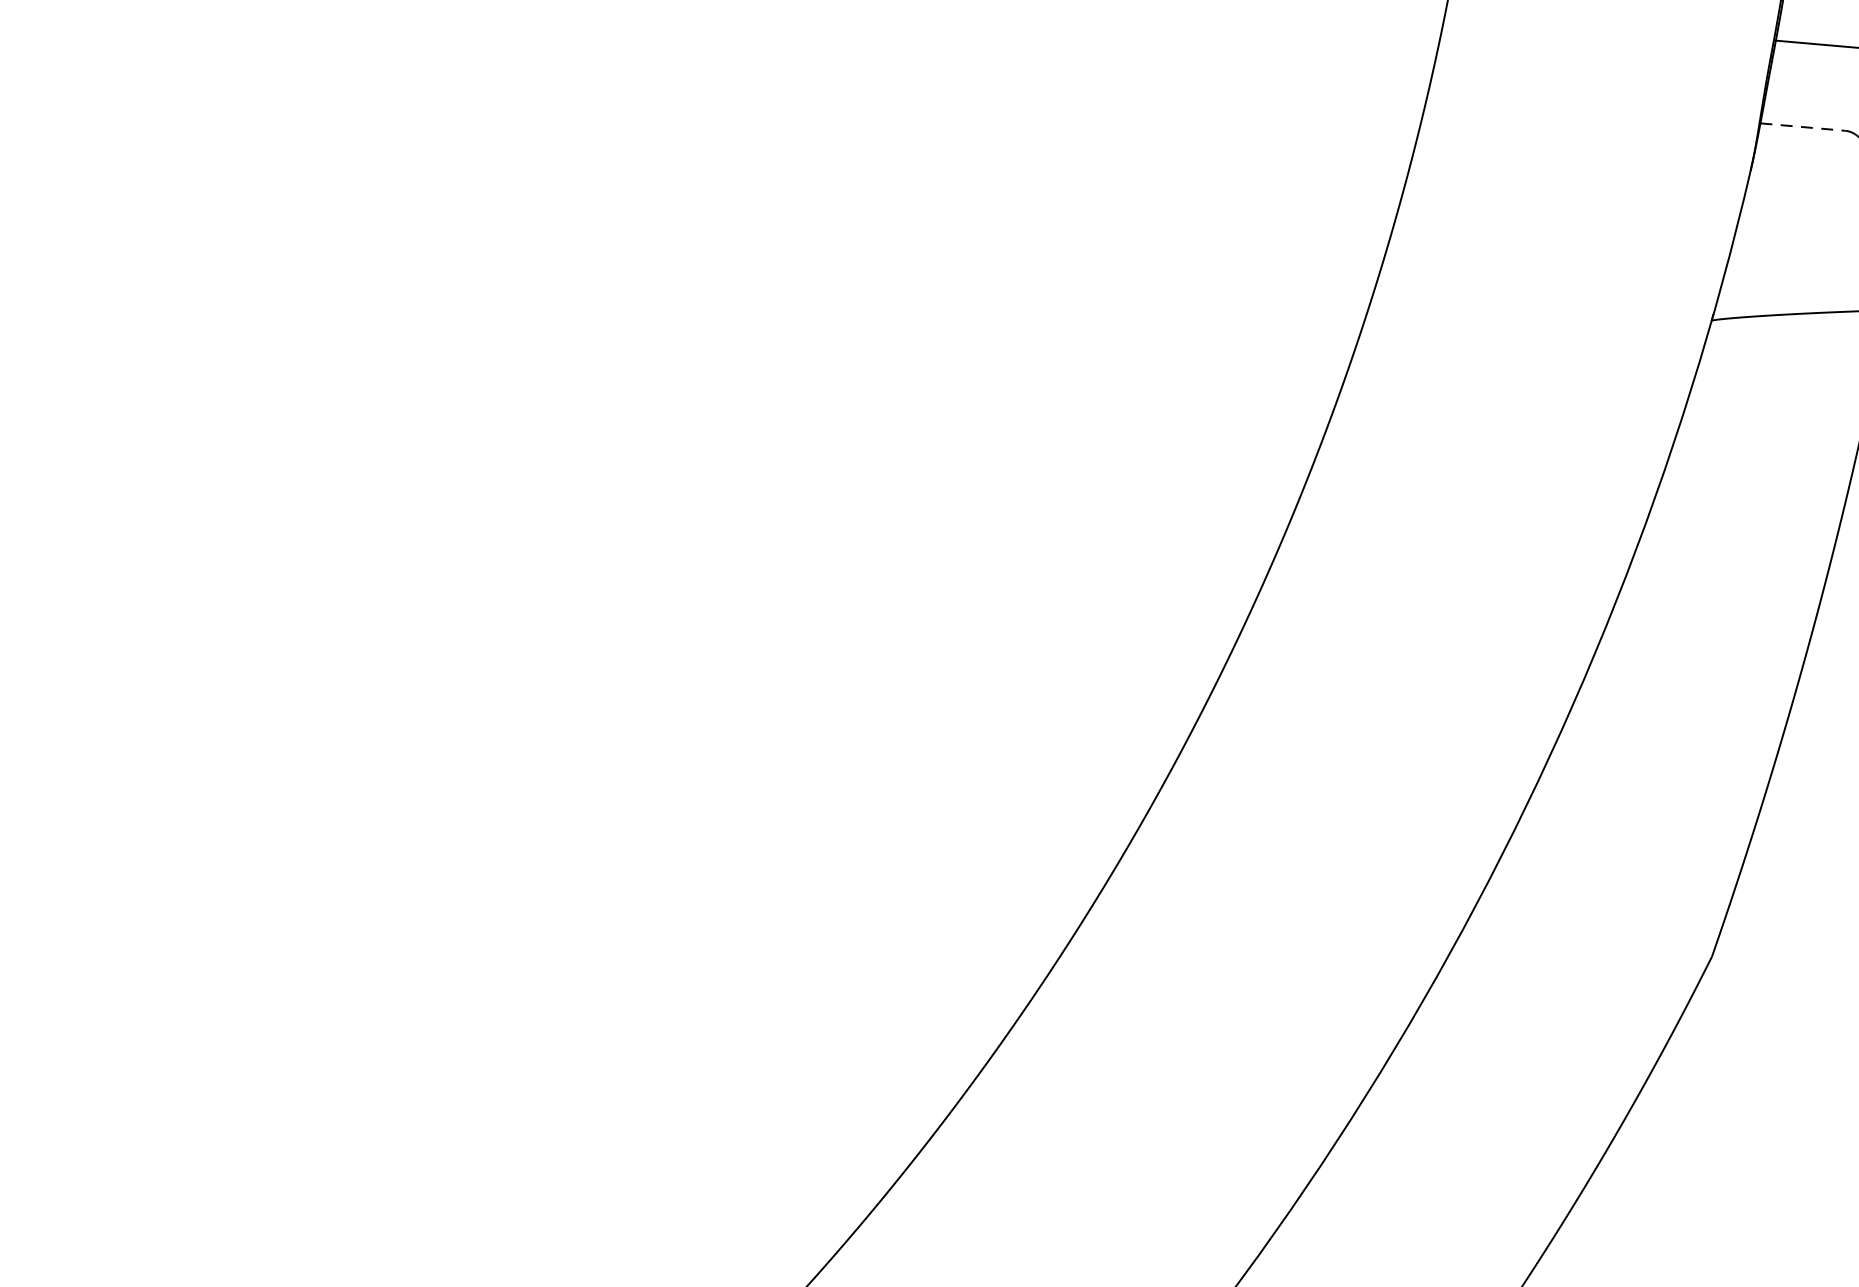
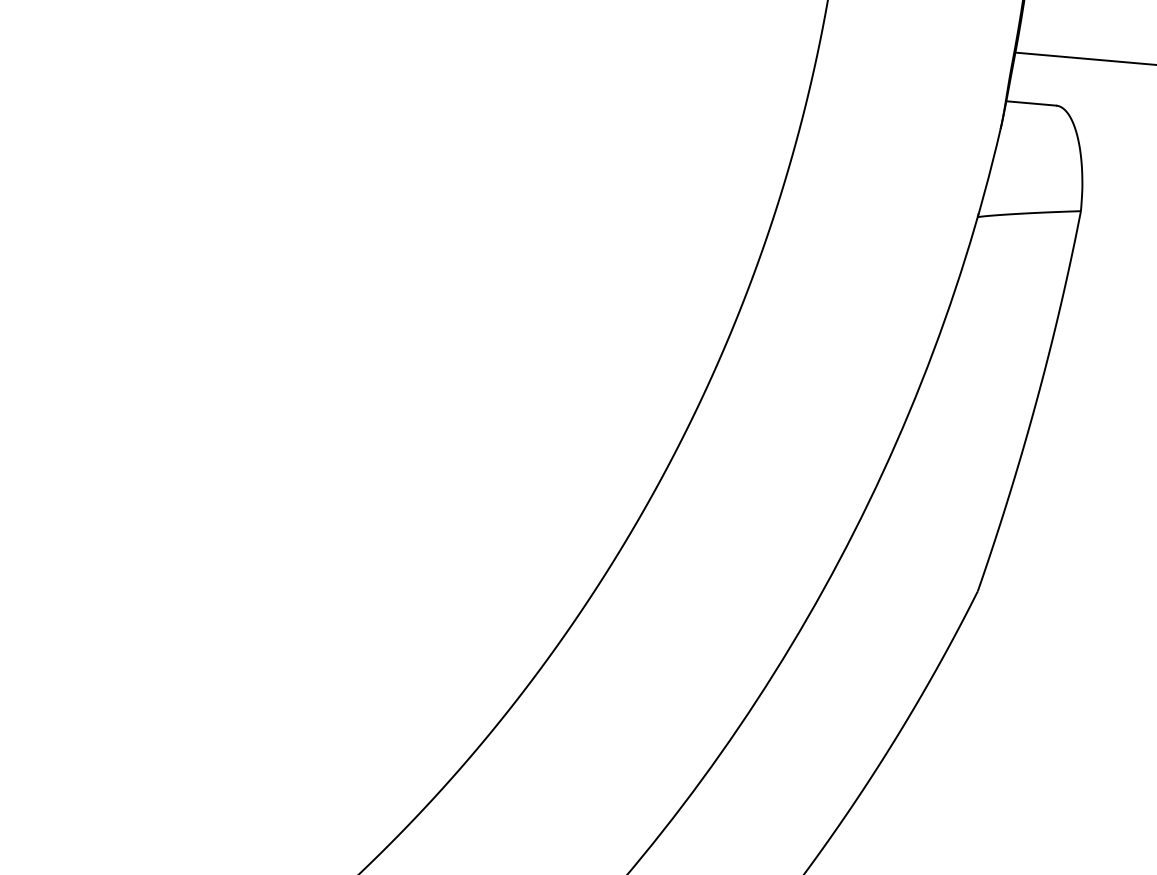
line: (1803, 127) -> (1031, 103), dashed -> solid

